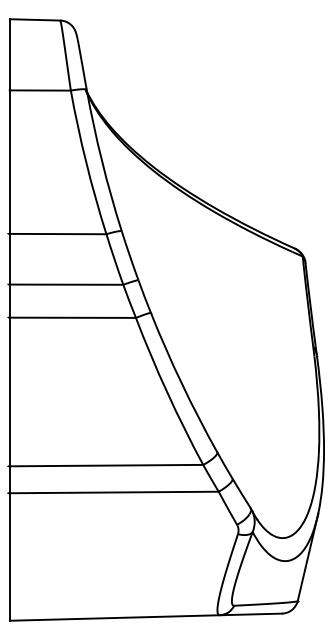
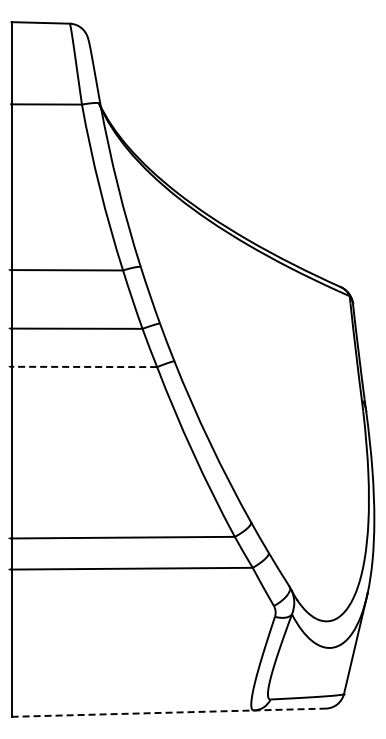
line: (73, 317) -> (84, 366), solid -> dashed
line: (146, 617) -> (169, 712), solid -> dashed

